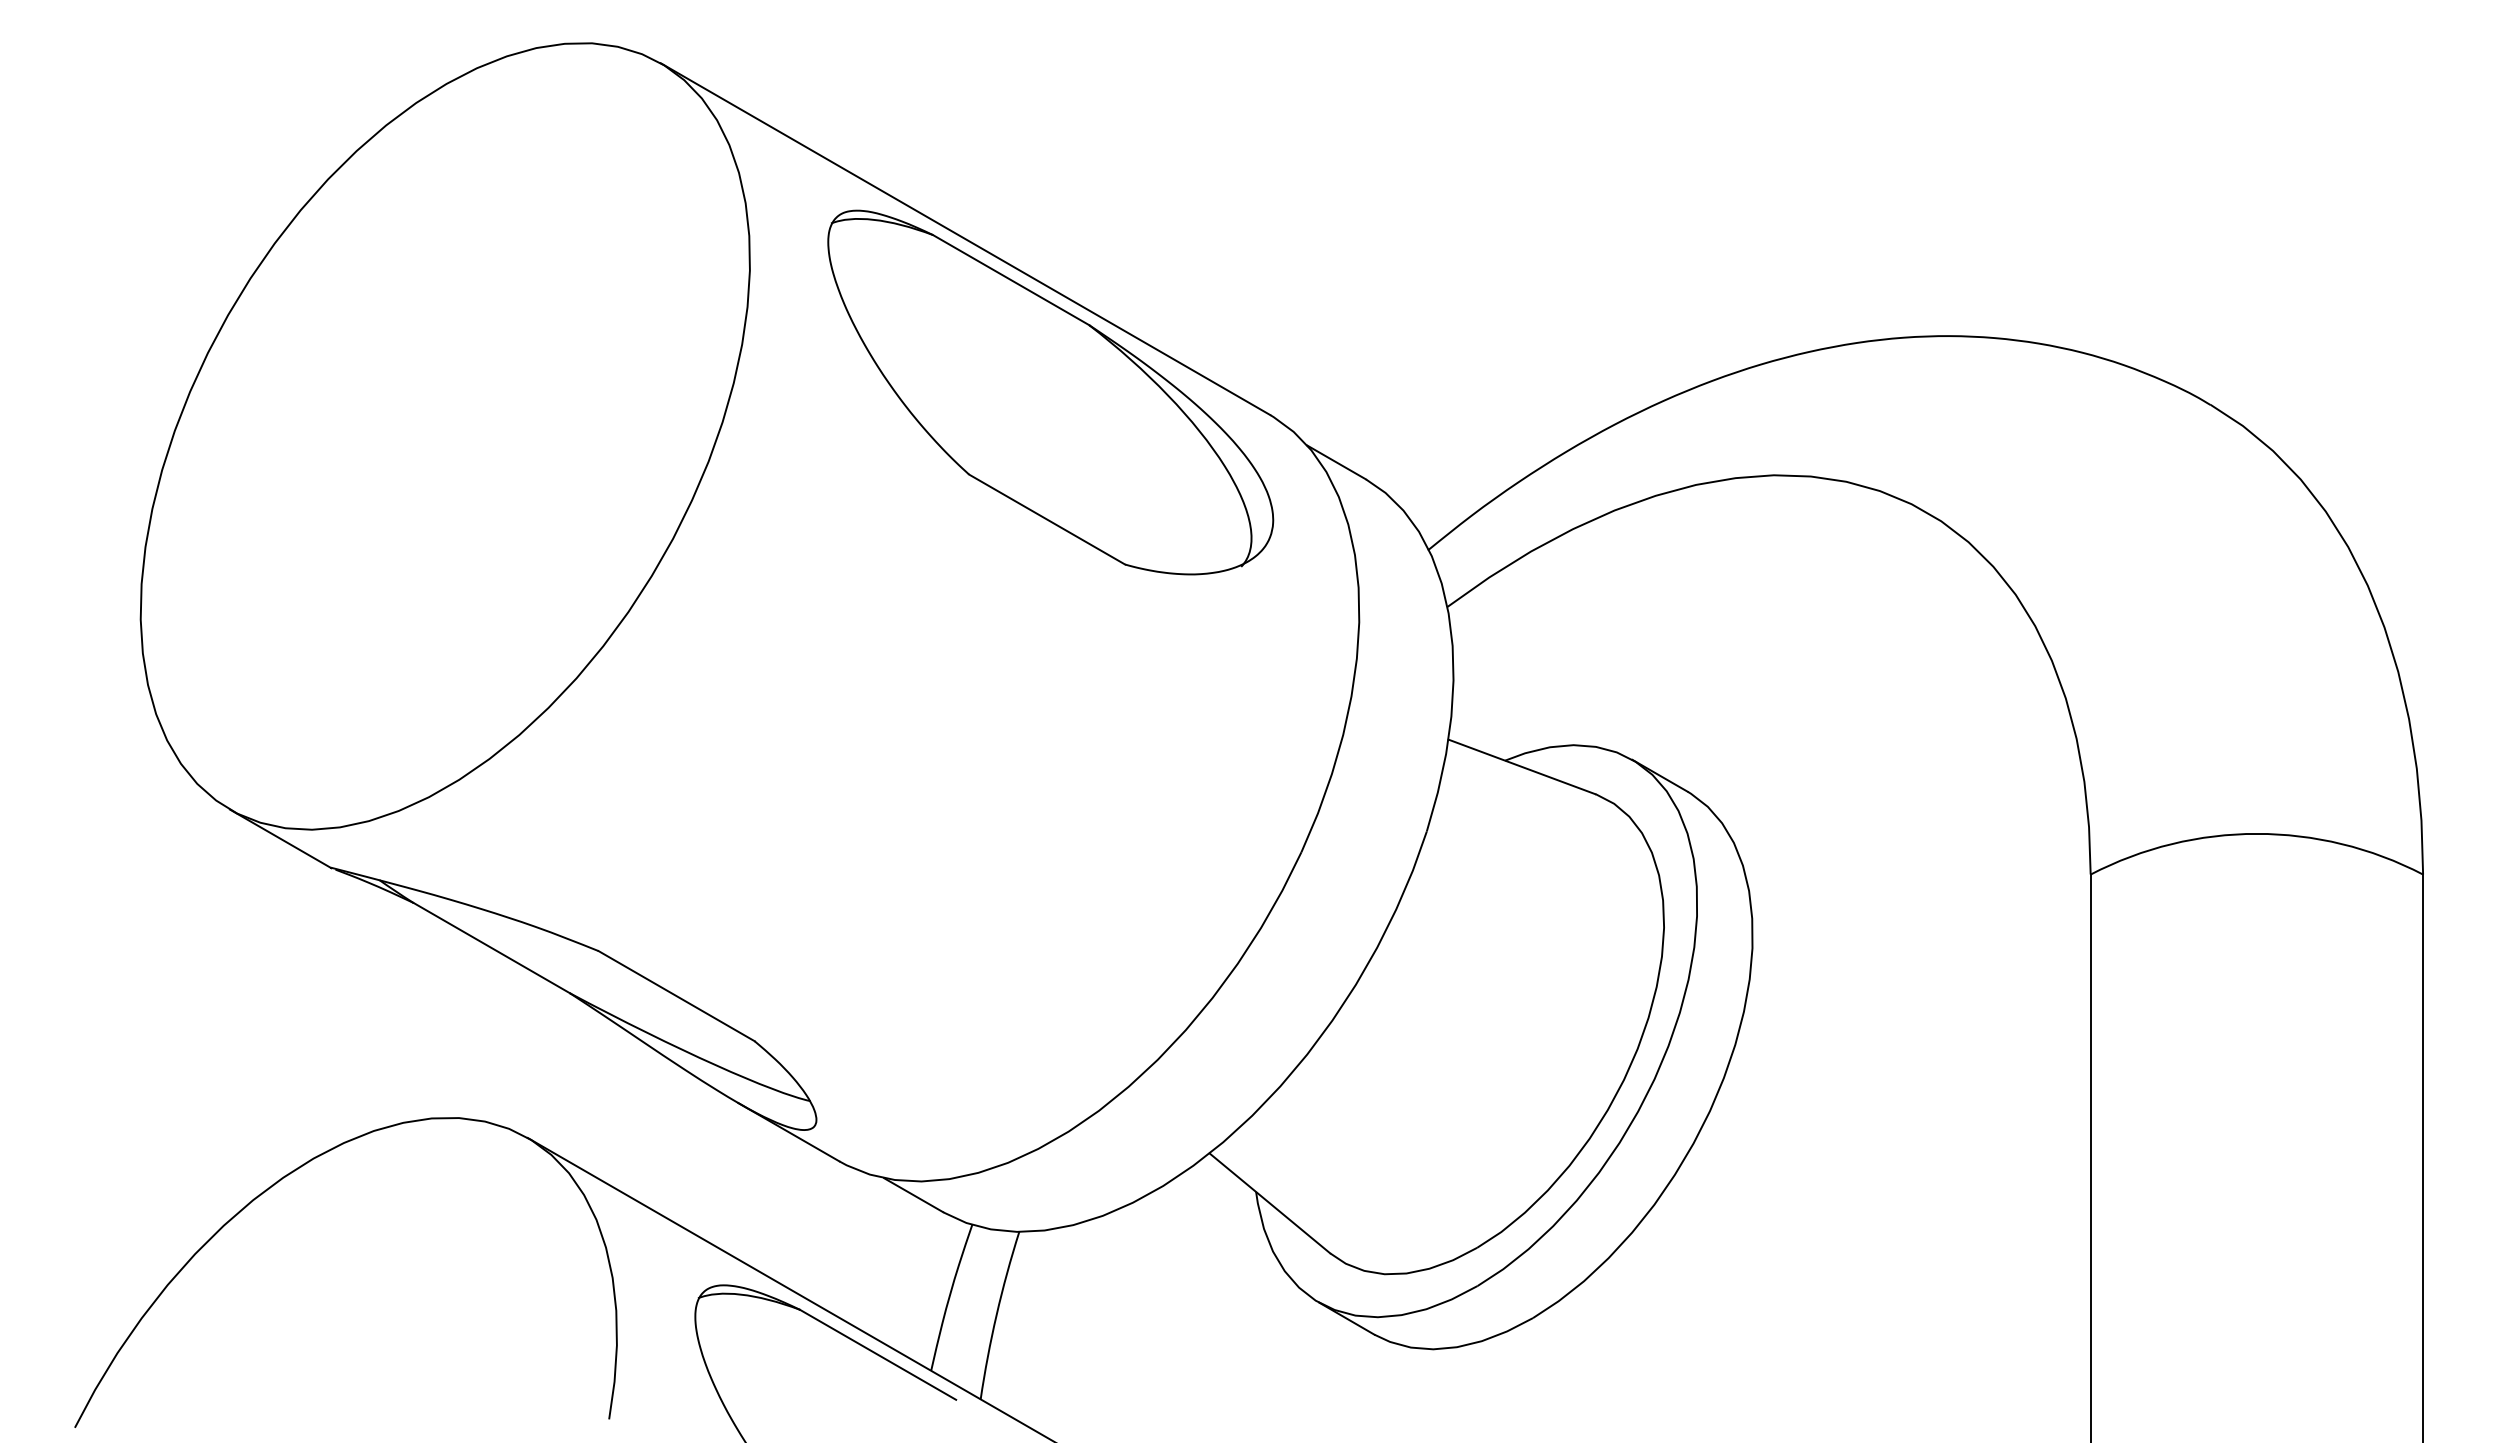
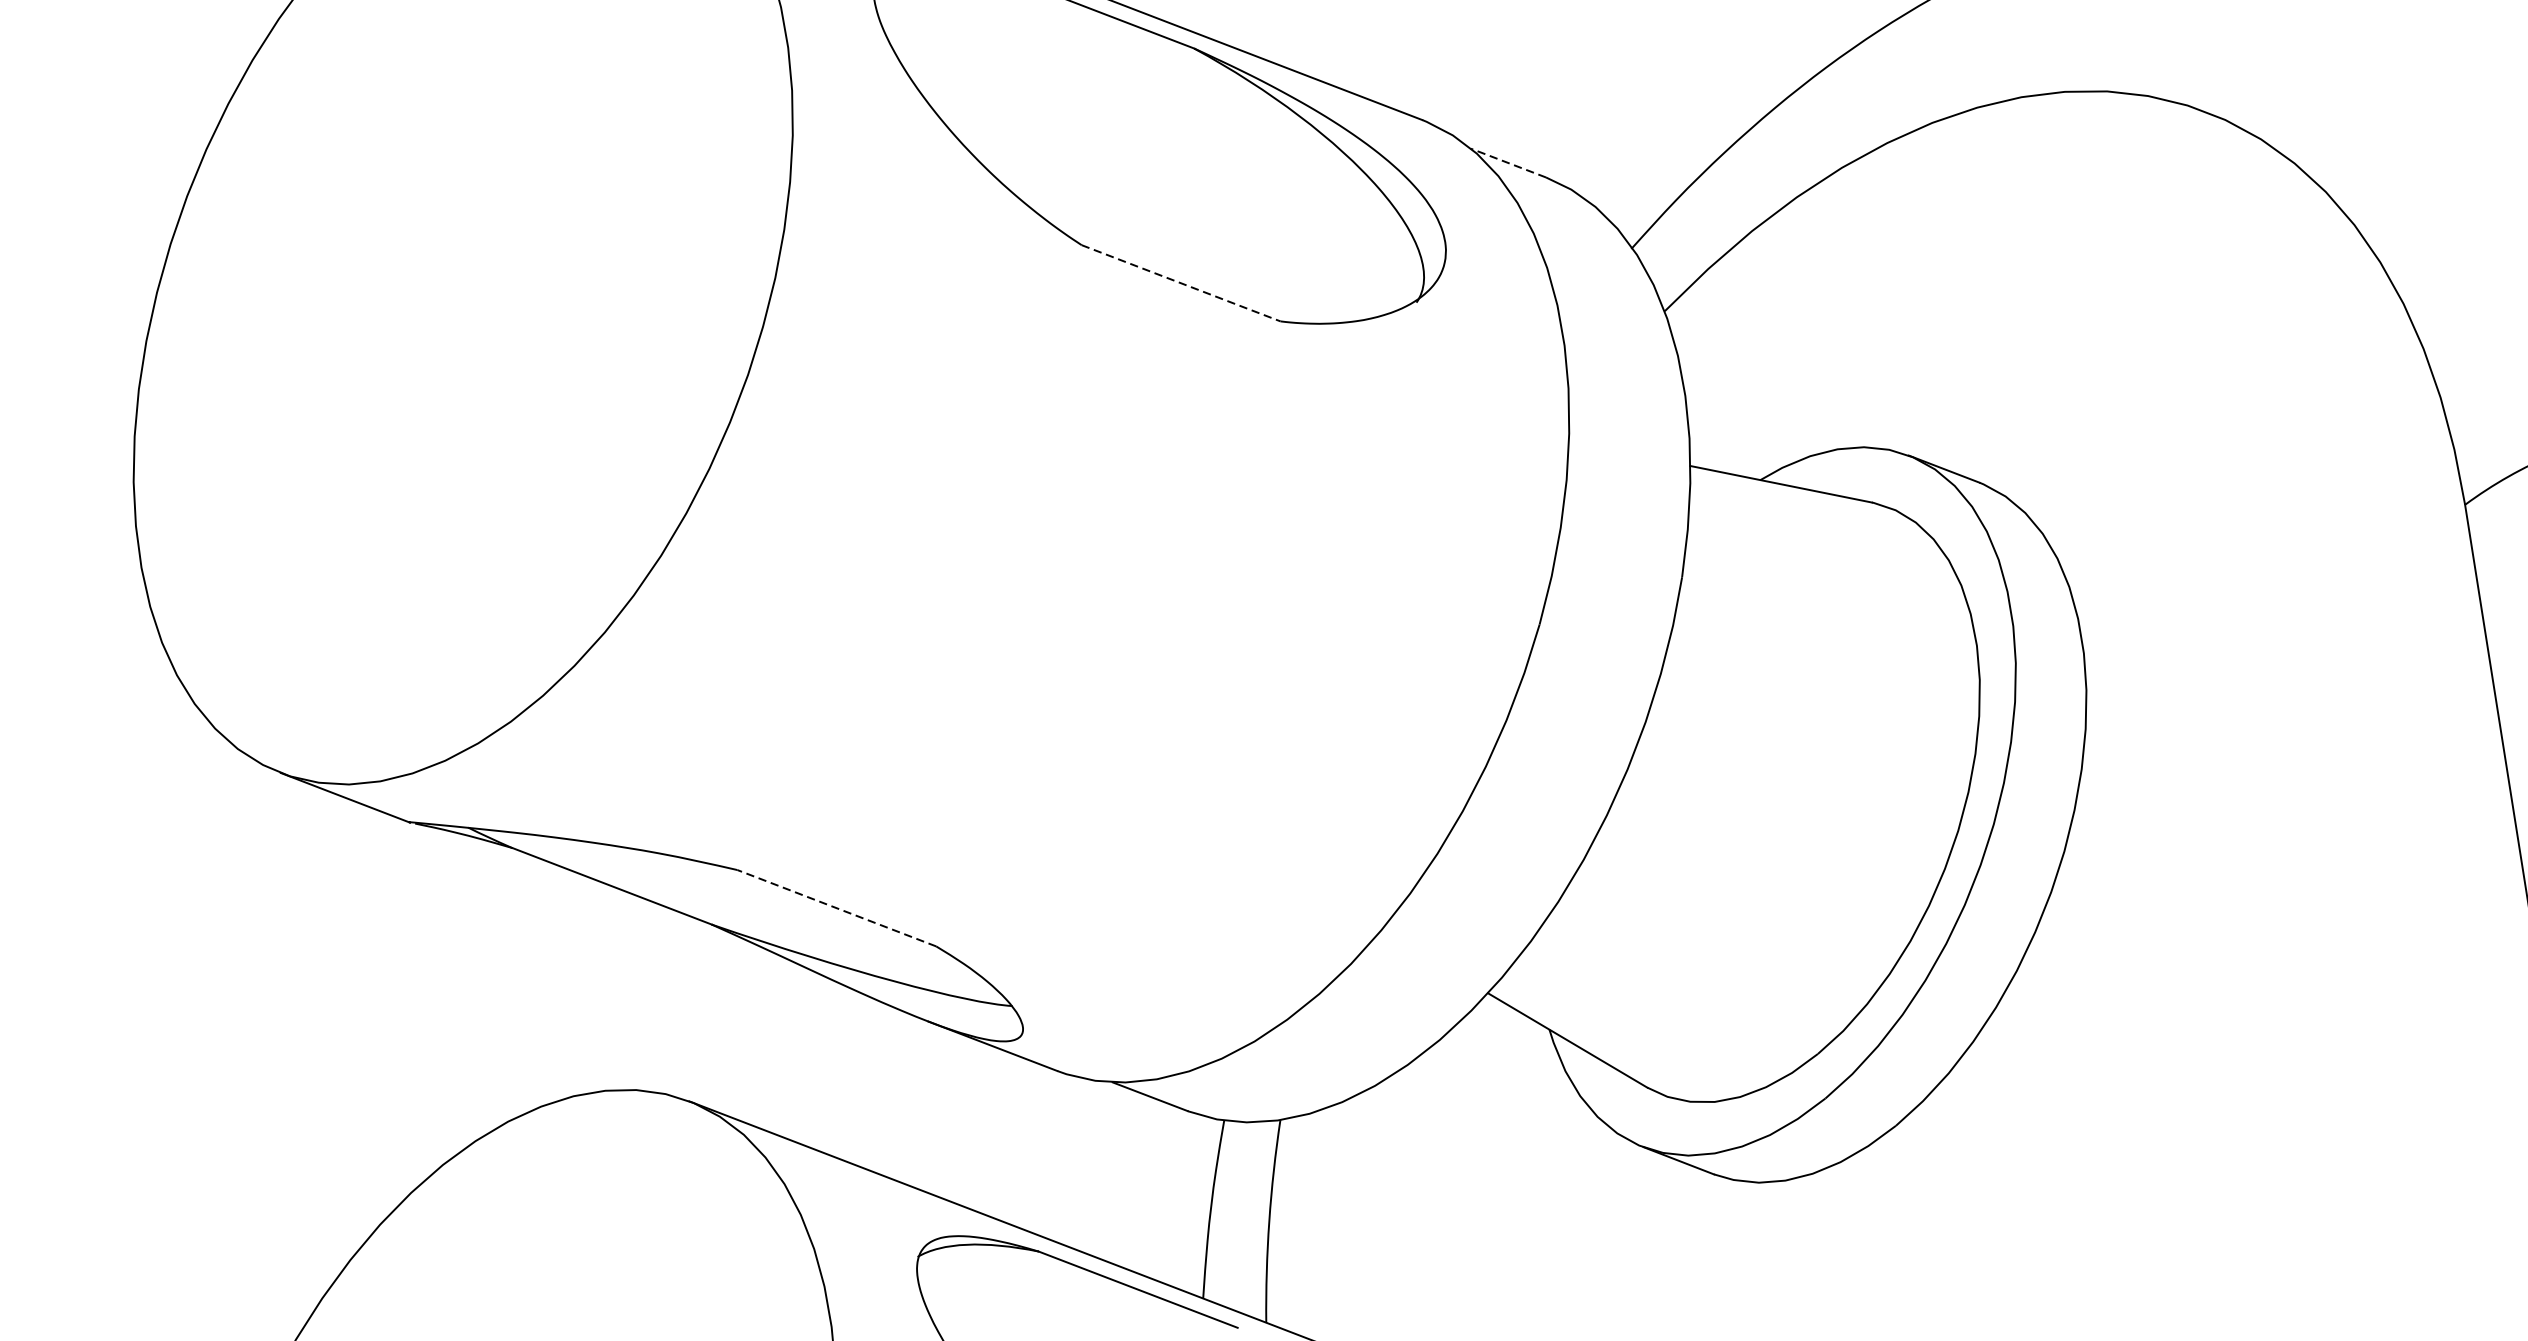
line: (1336, 462) -> (1508, 163), solid -> dashed
line: (1047, 519) -> (1181, 283), solid -> dashed
line: (676, 995) -> (836, 907), solid -> dashed

